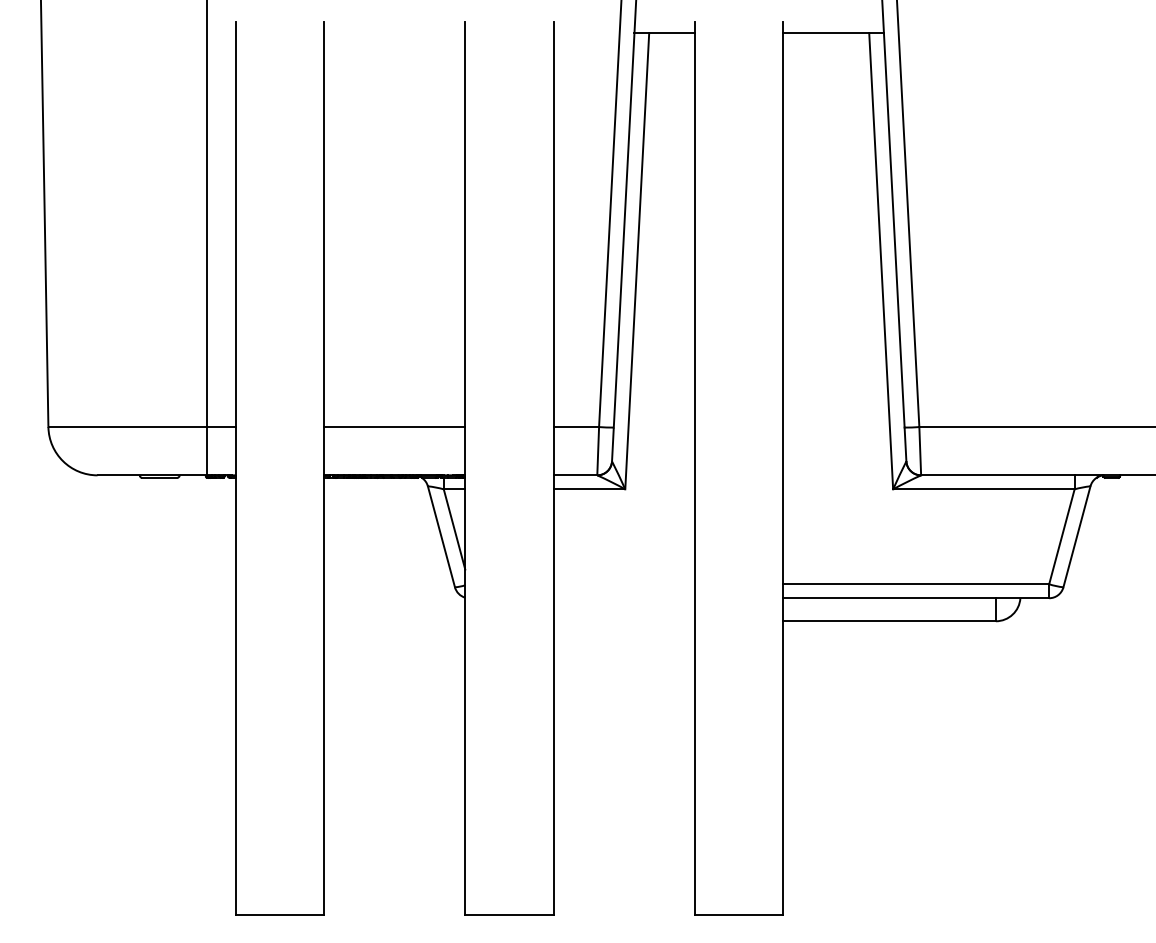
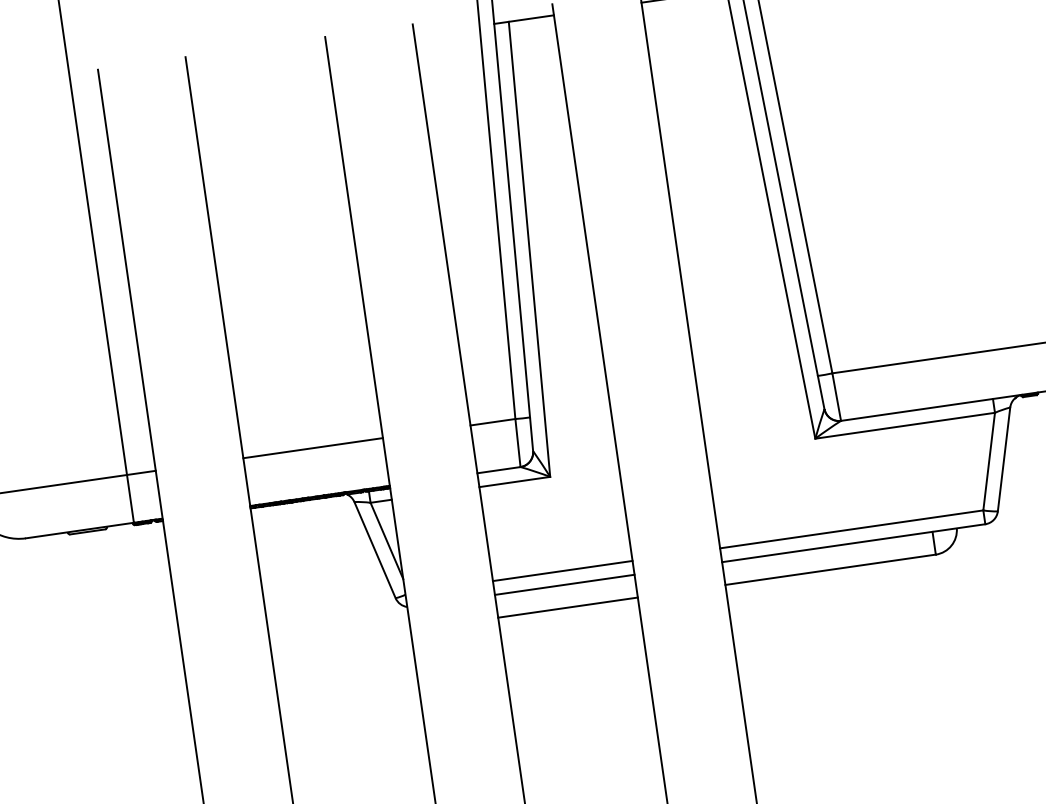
line: (623, 584) -> (562, 571), added
line: (623, 598) -> (564, 585), added
line: (623, 621) -> (567, 607), added

